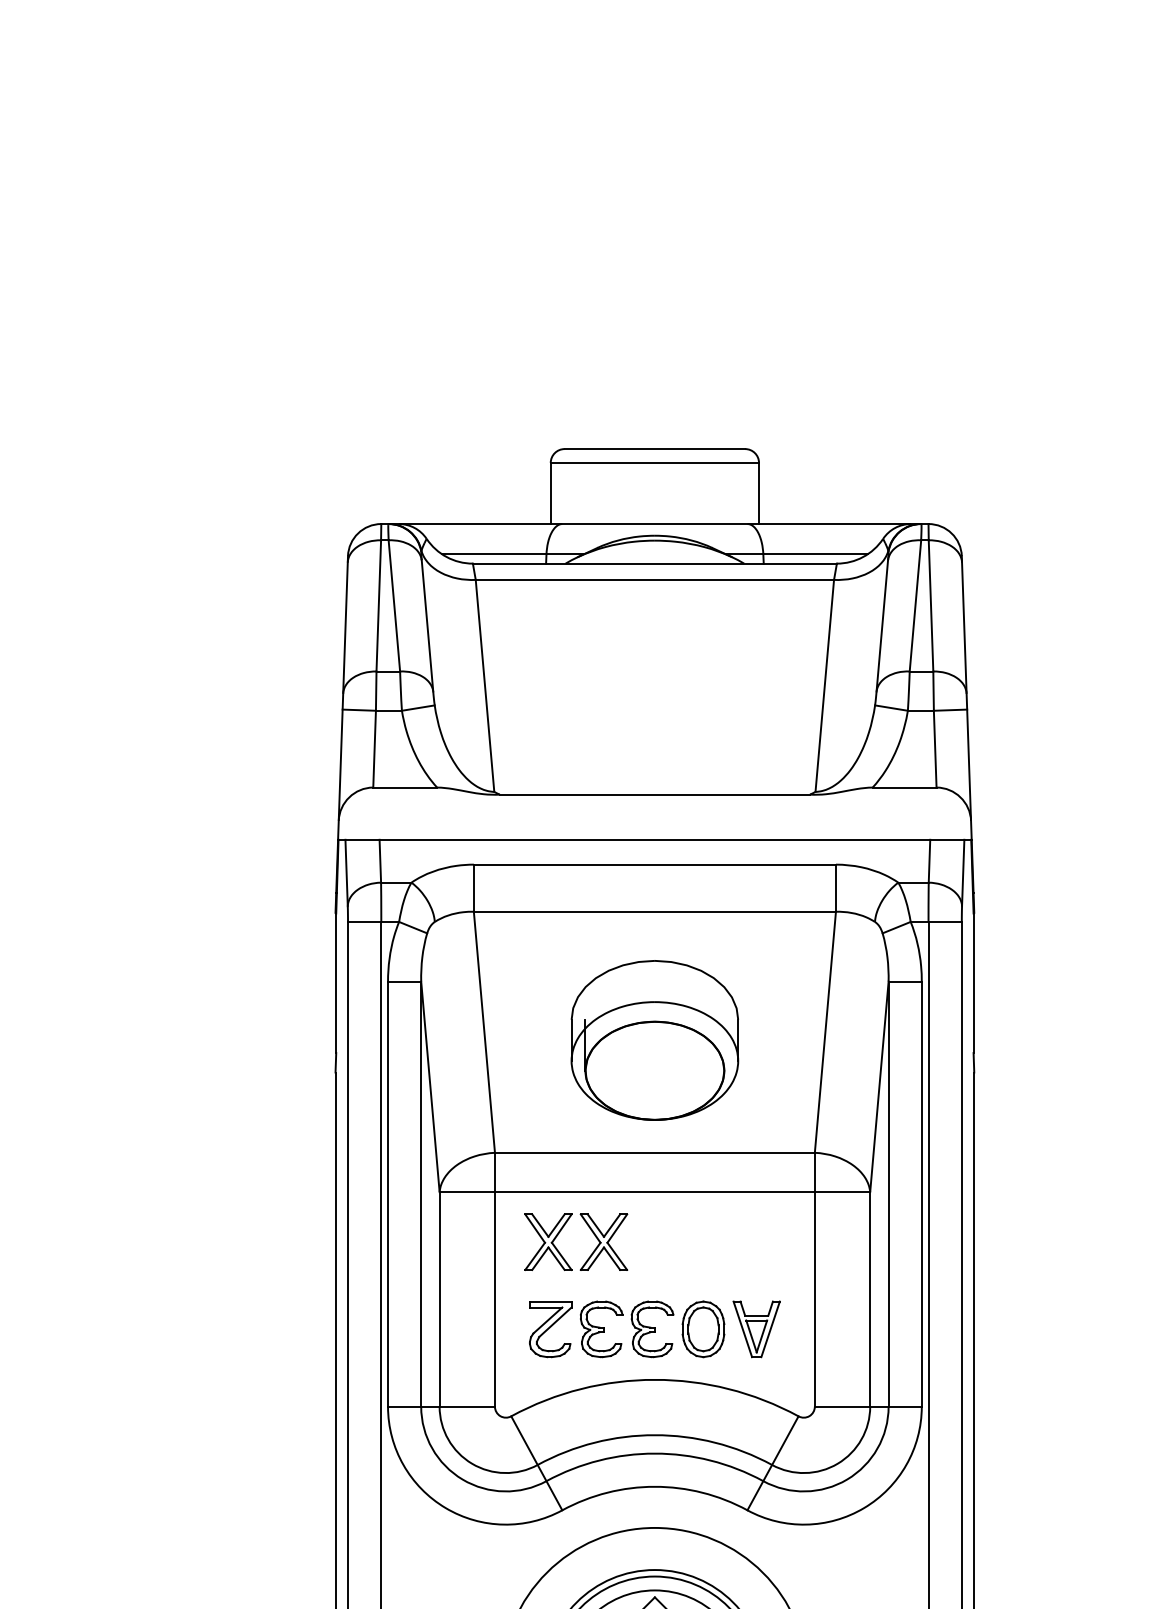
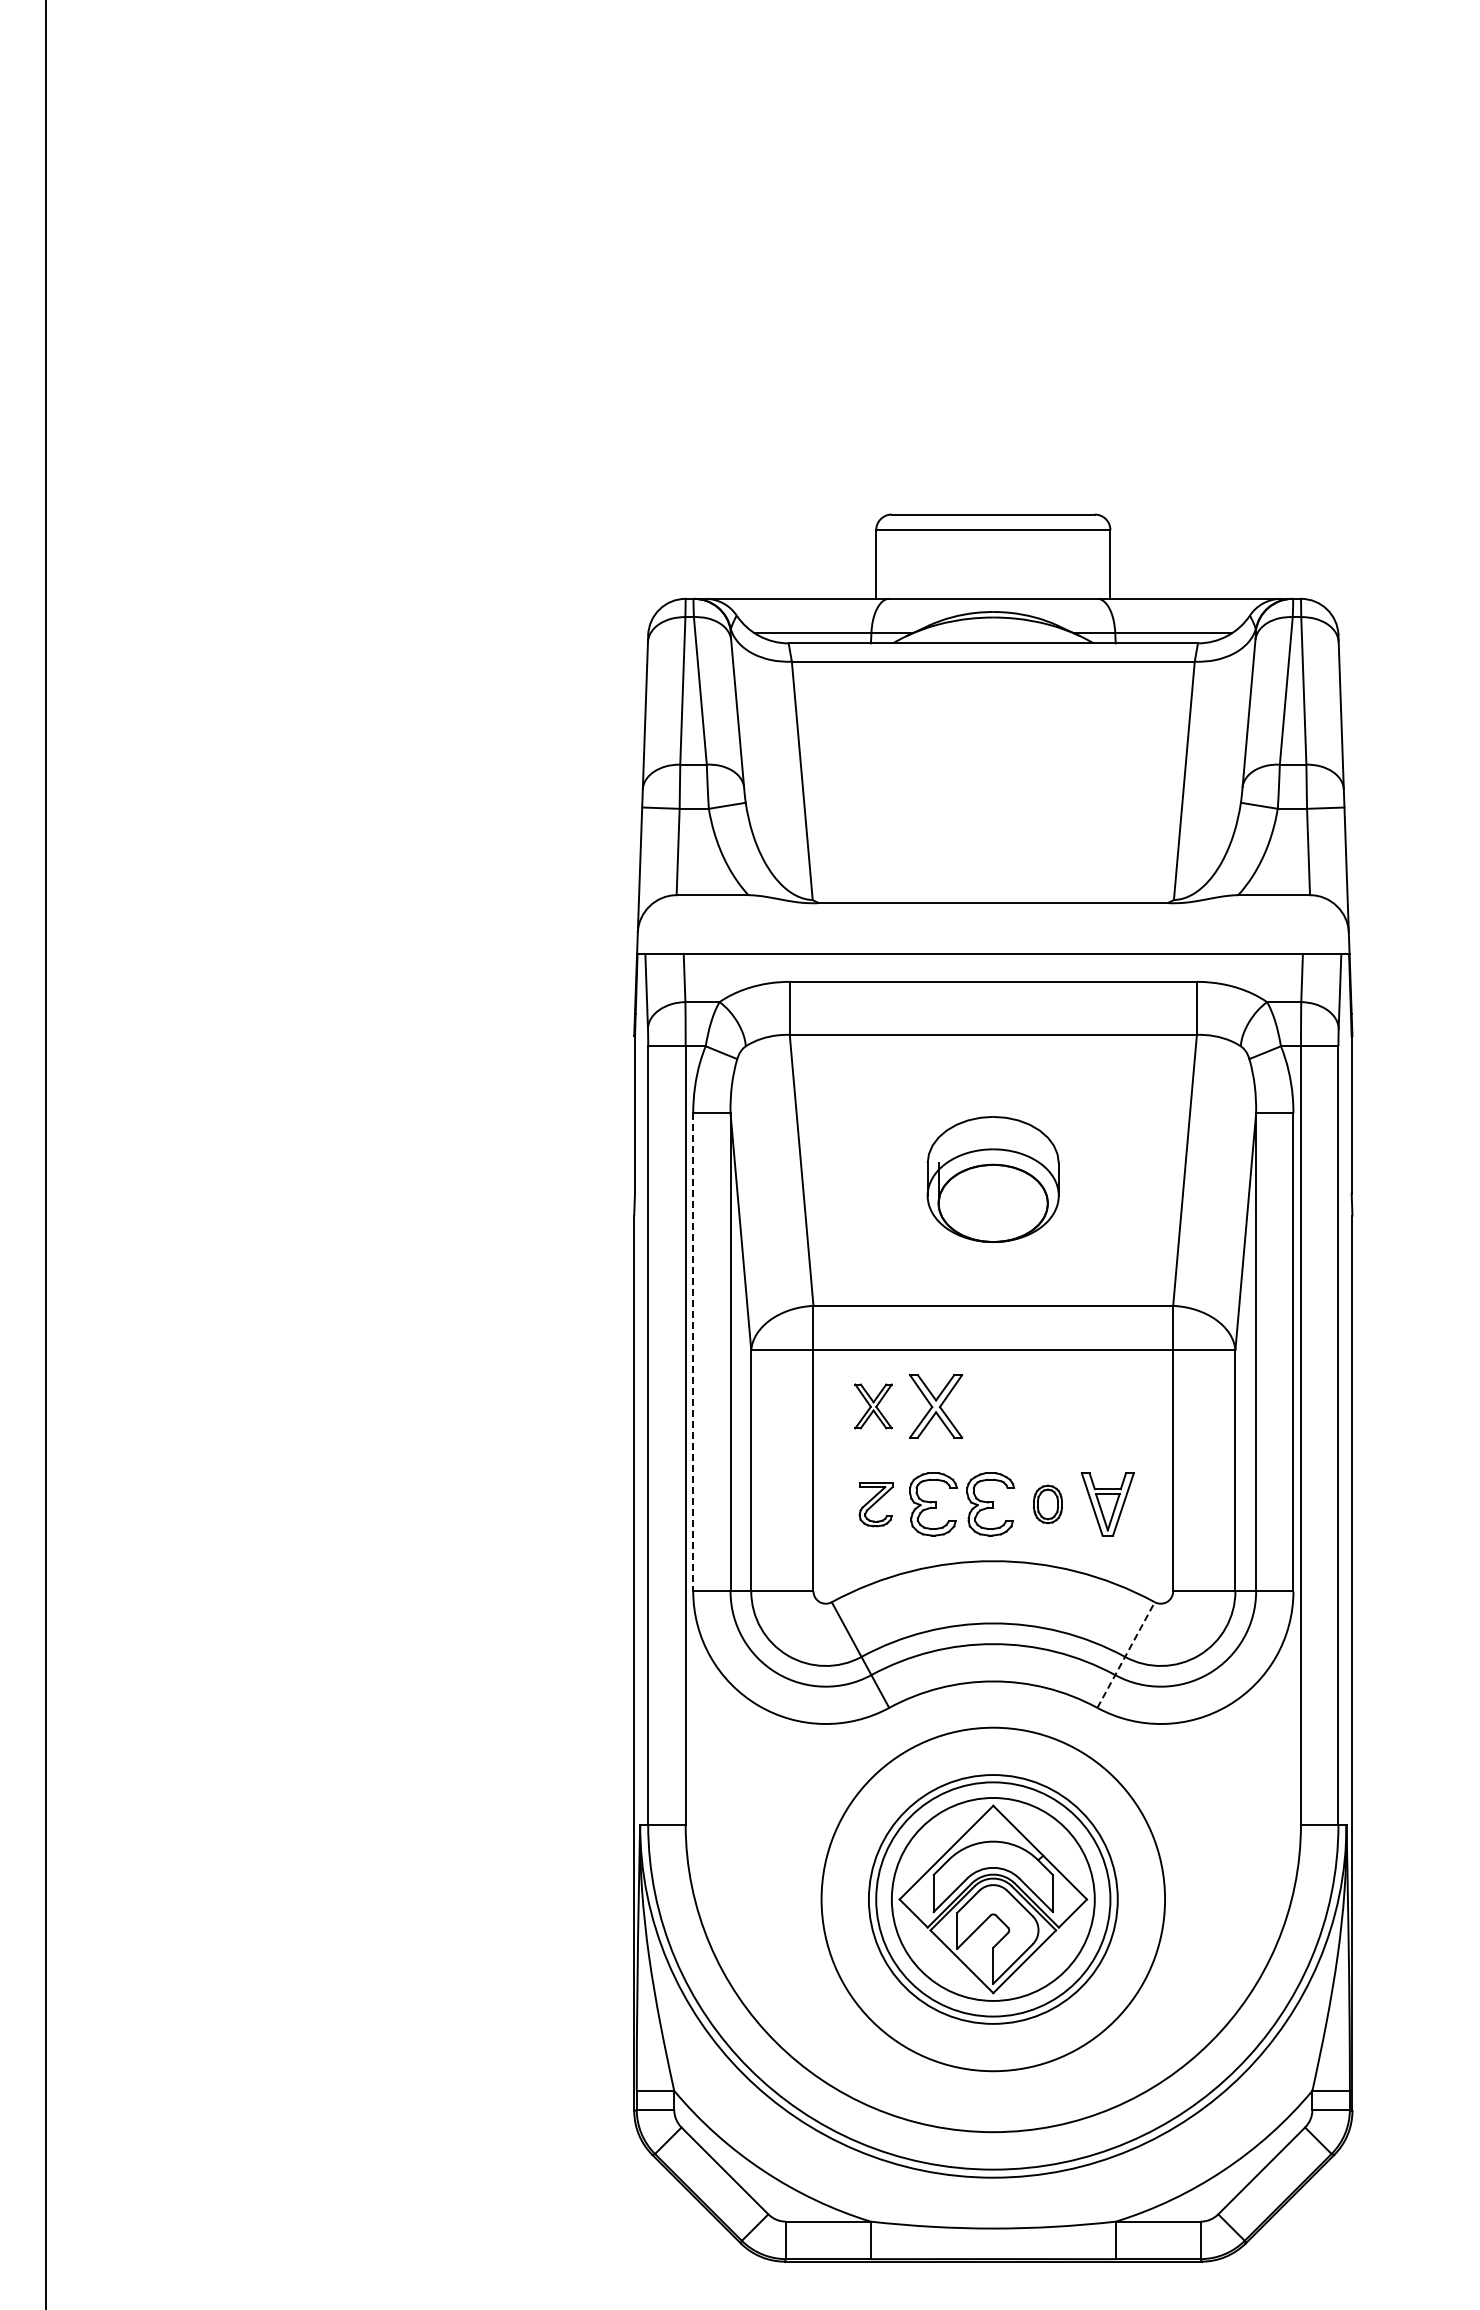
part: (654, 1040) -> (992, 1179), size x0.7
line: (388, 1194) -> (693, 1352), solid -> dashed
part: (548, 1242) -> (873, 1406), size x0.7
part: (550, 1329) -> (875, 1504), size x0.7
part: (703, 1329) -> (1047, 1504), size x0.6
line: (773, 1462) -> (1126, 1654), solid -> dashed

